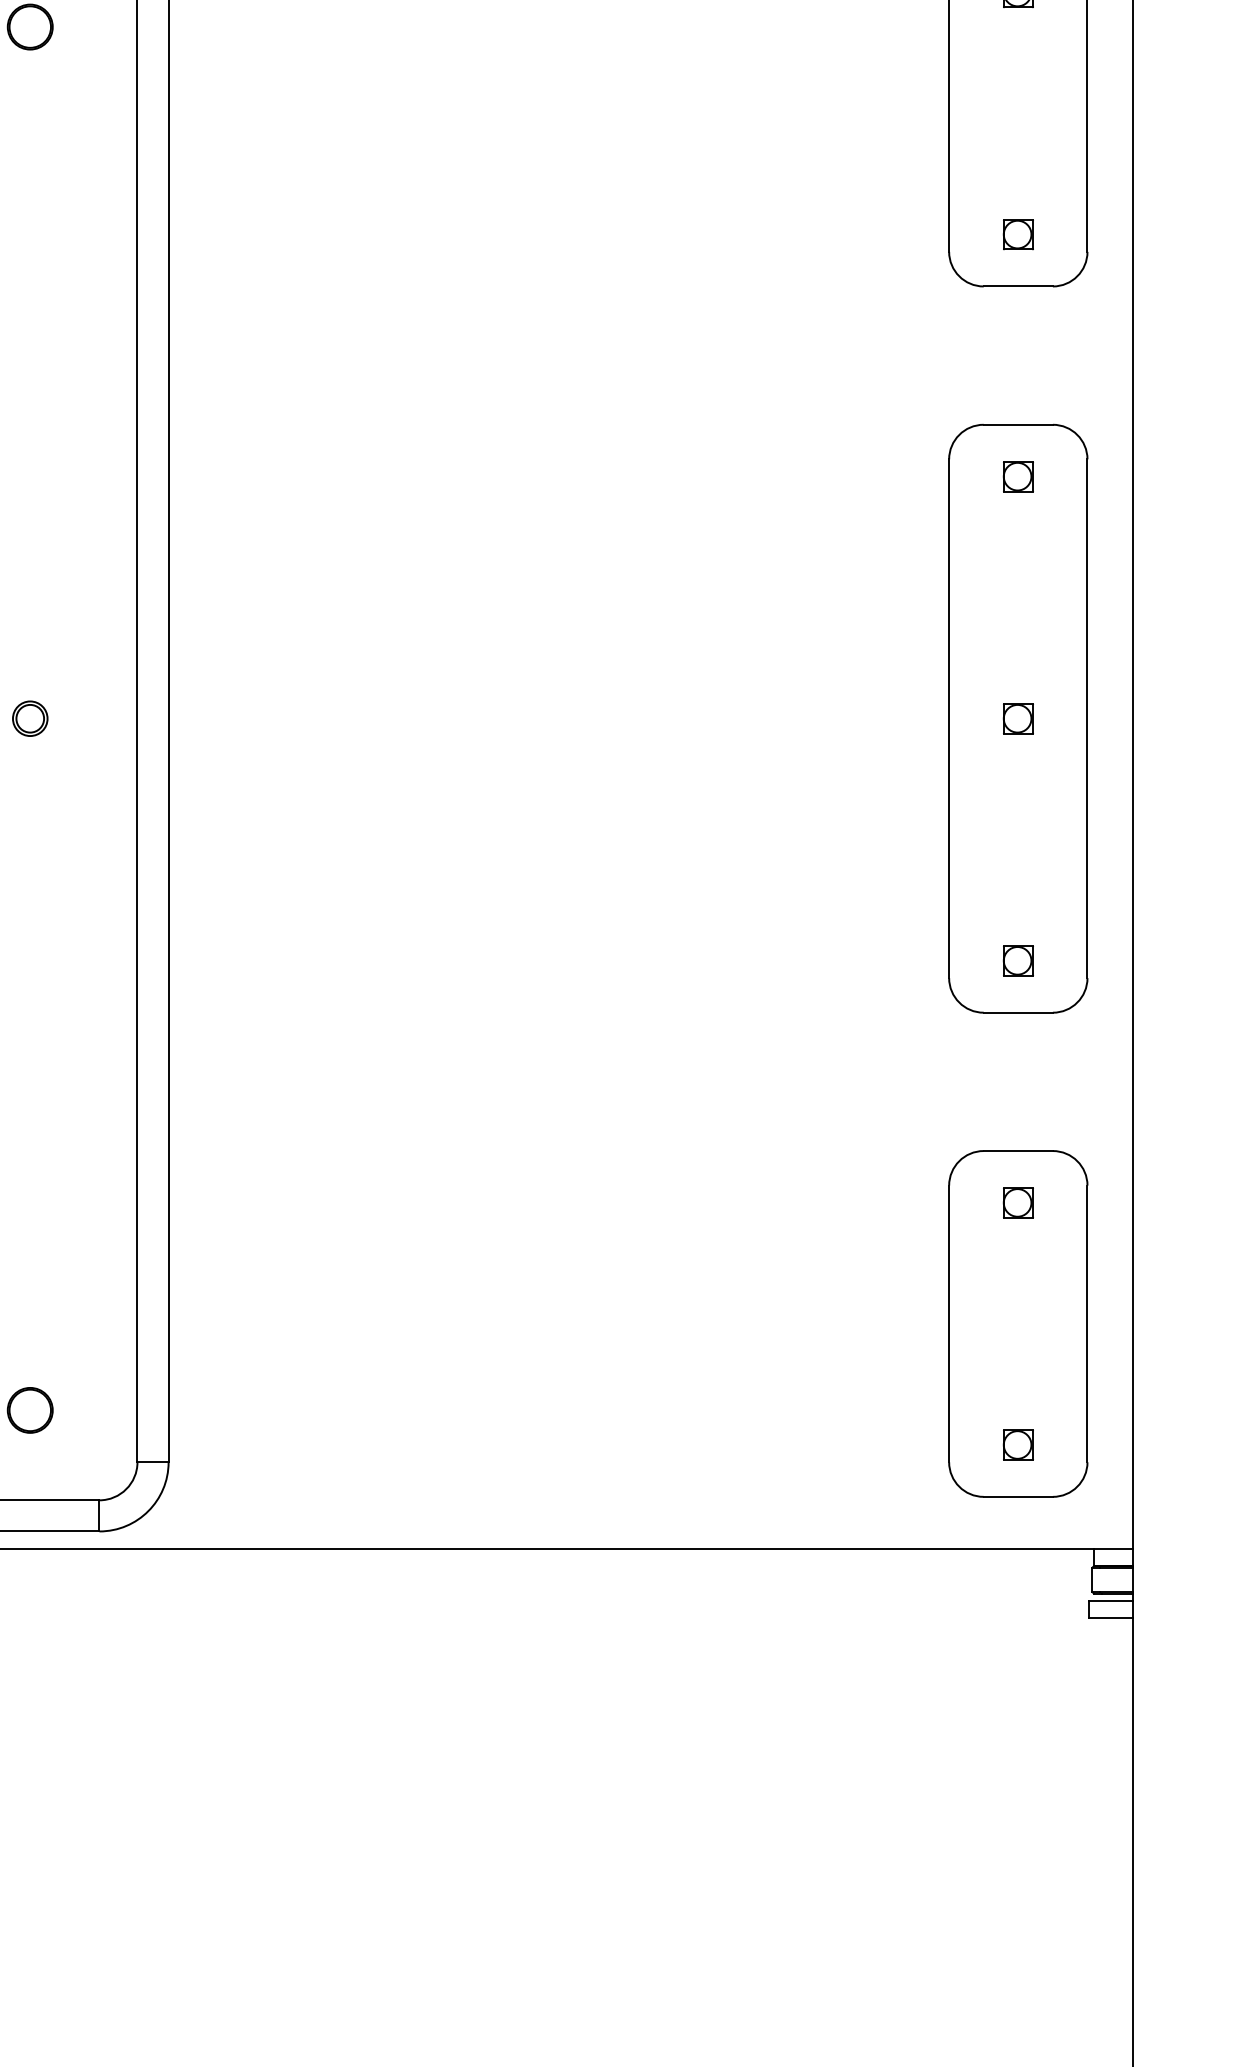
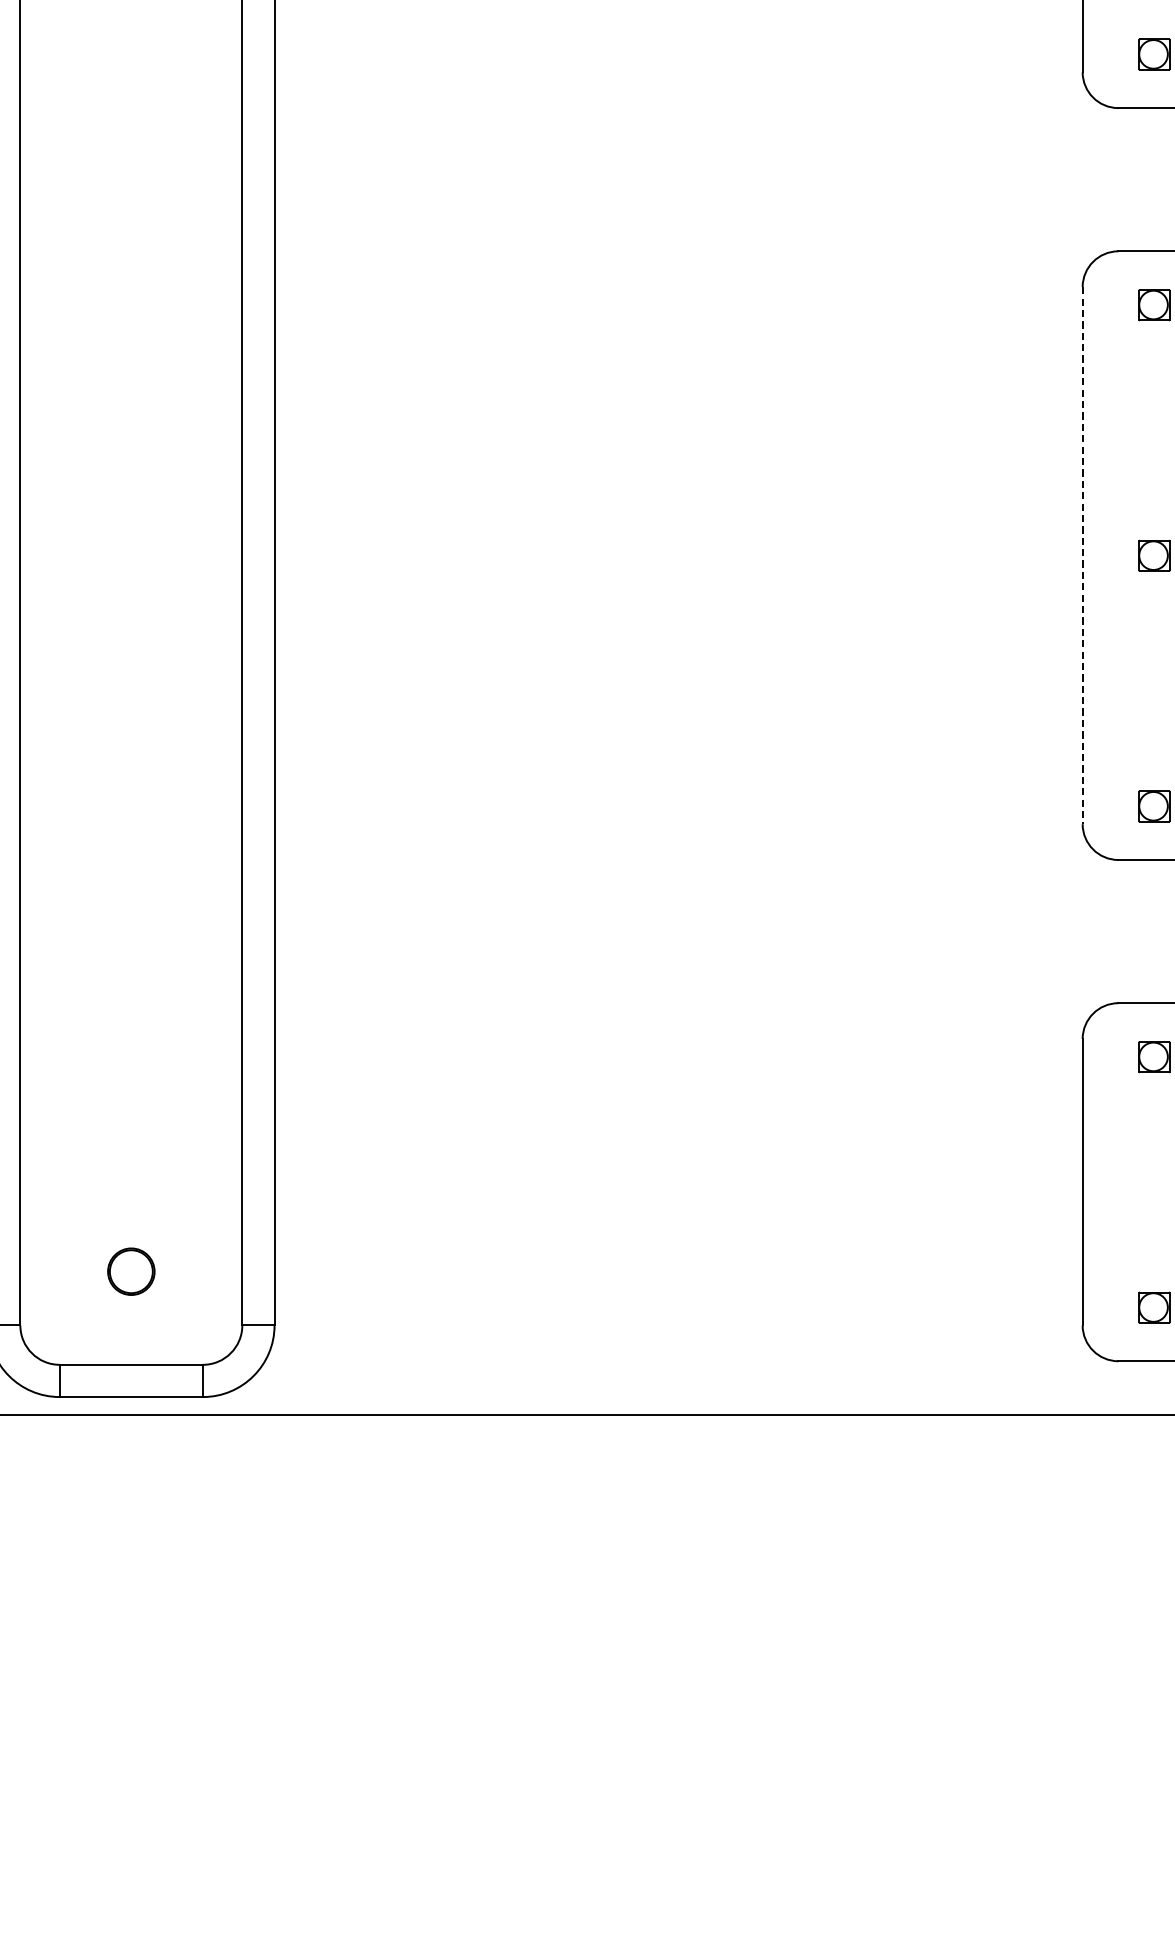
part: (30, 718) -> (131, 555), removed
line: (949, 719) -> (1083, 556), solid -> dashed

